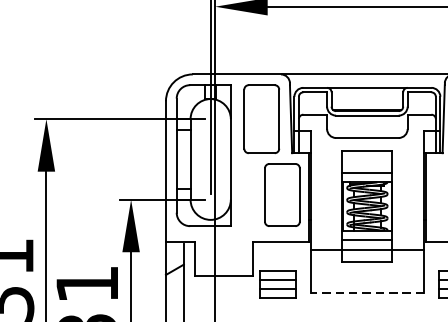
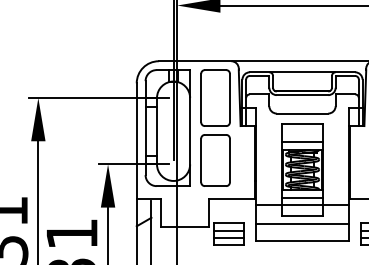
part: (282, 195) -> (215, 160), moved
line: (367, 271) -> (302, 223), added
line: (367, 292) -> (302, 240), dashed -> solid

